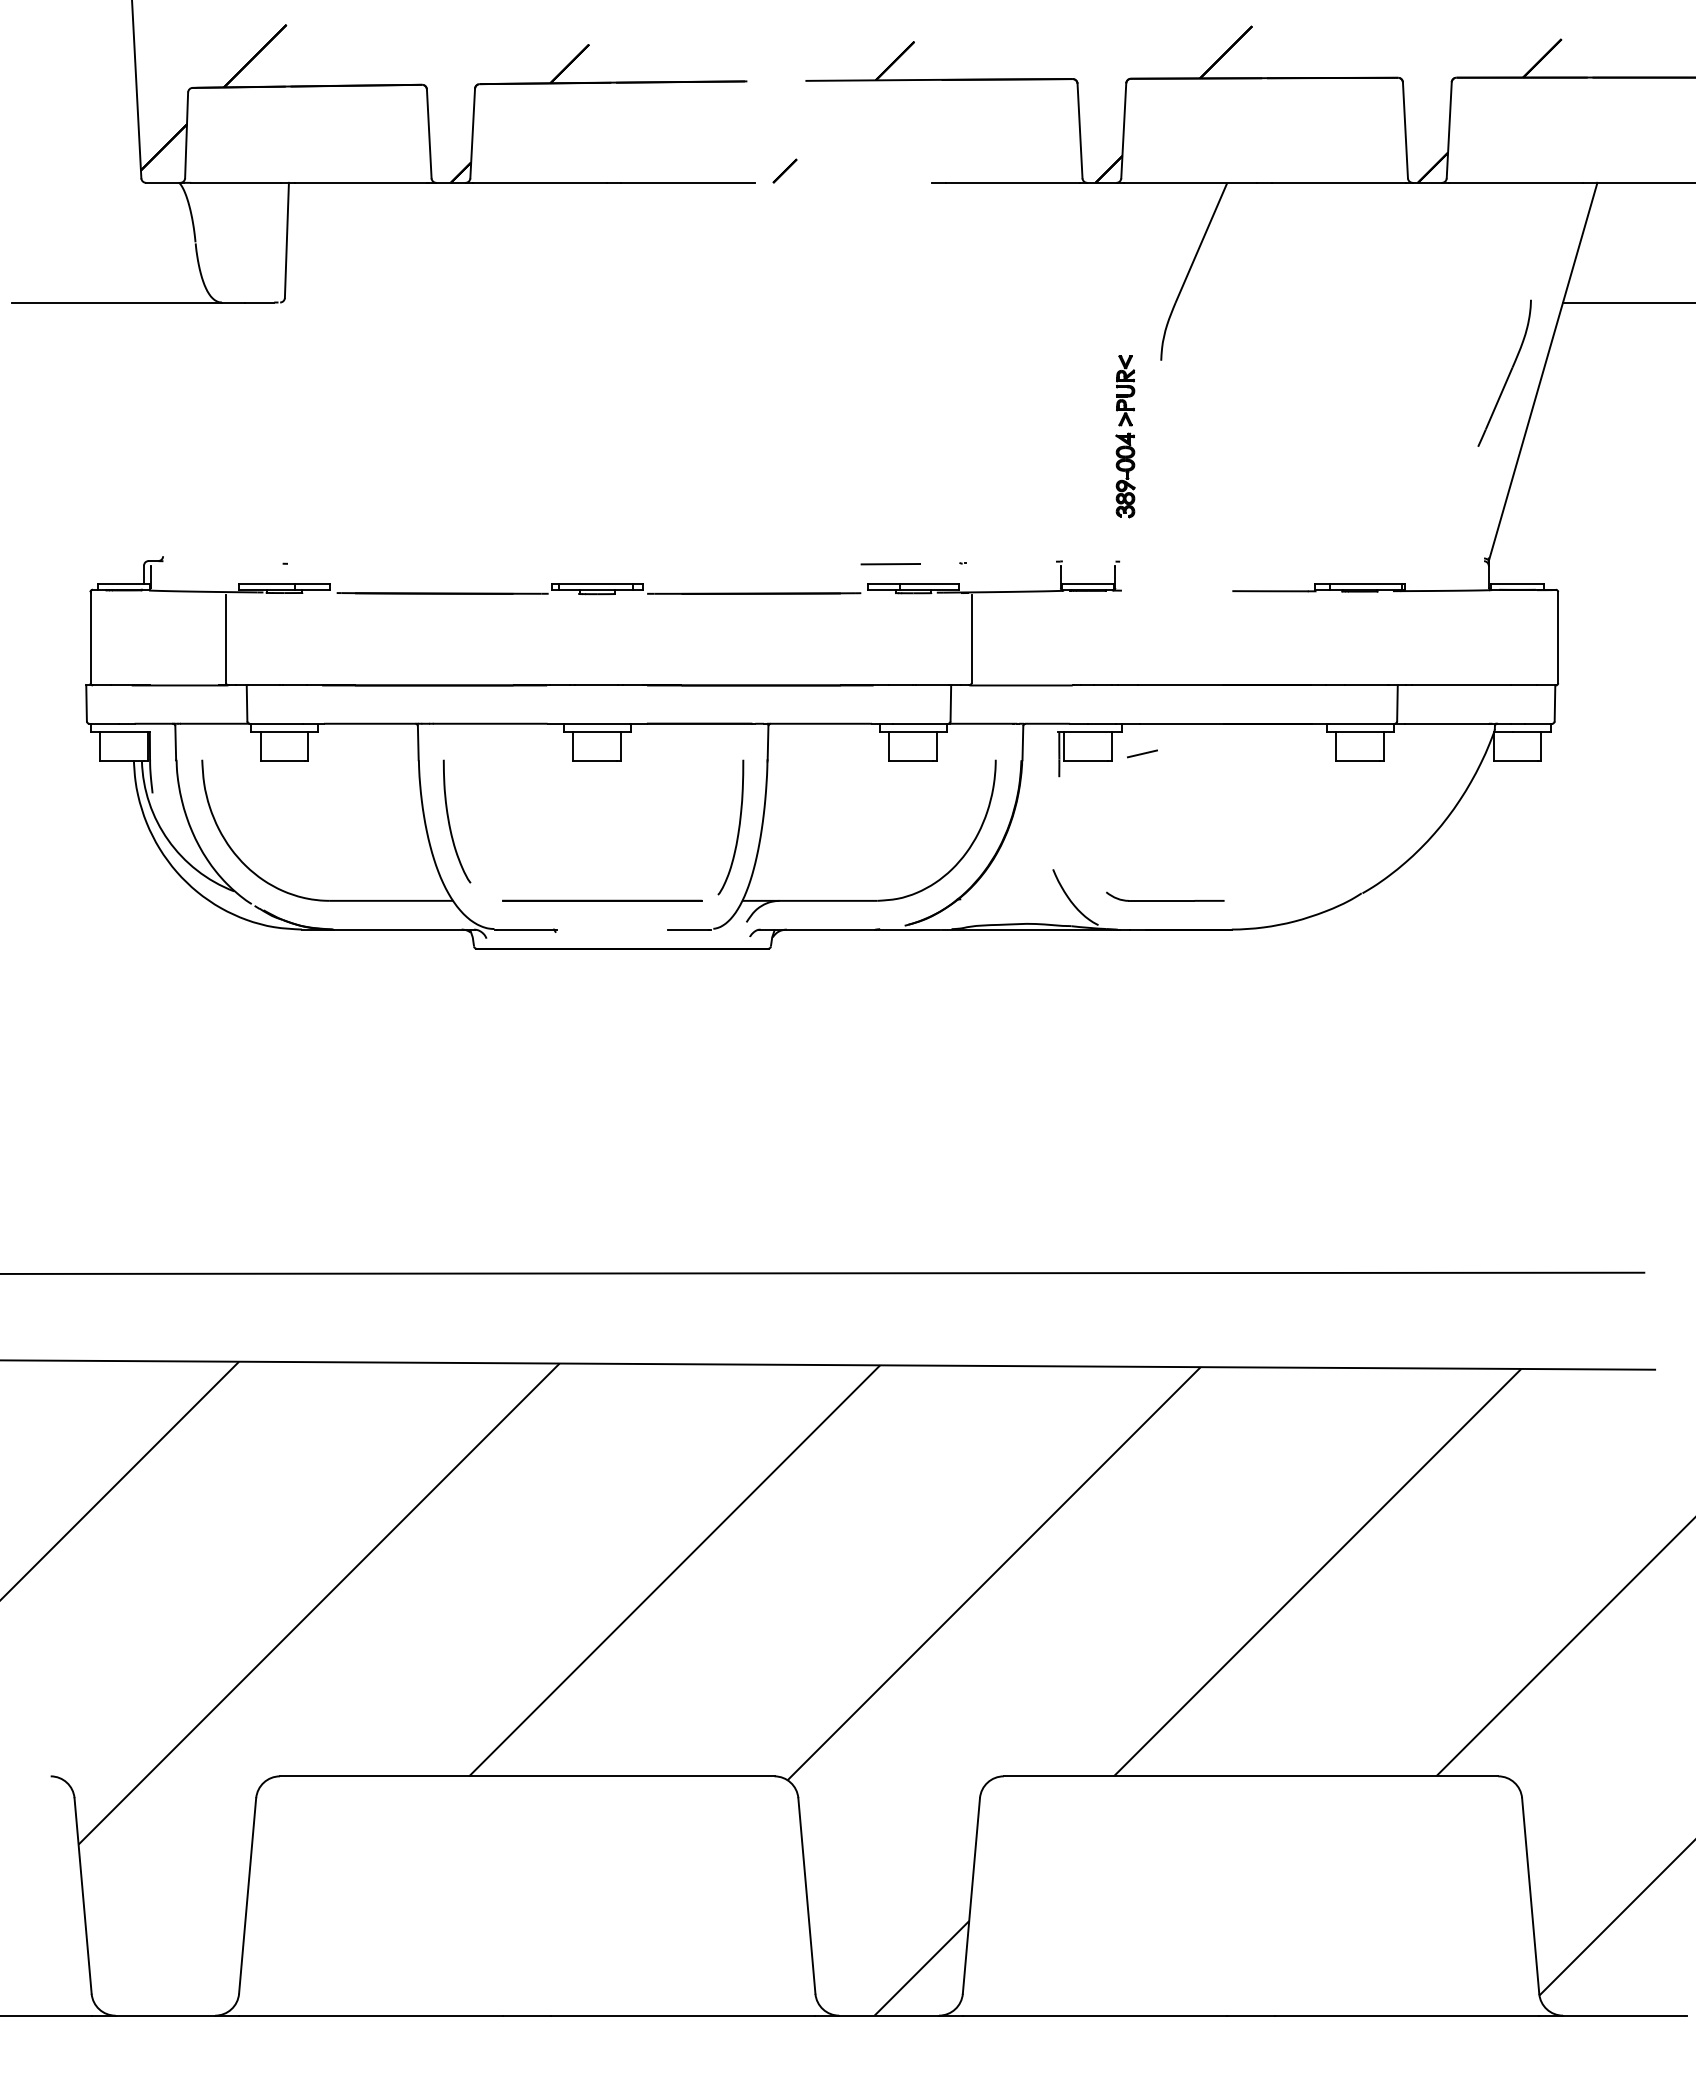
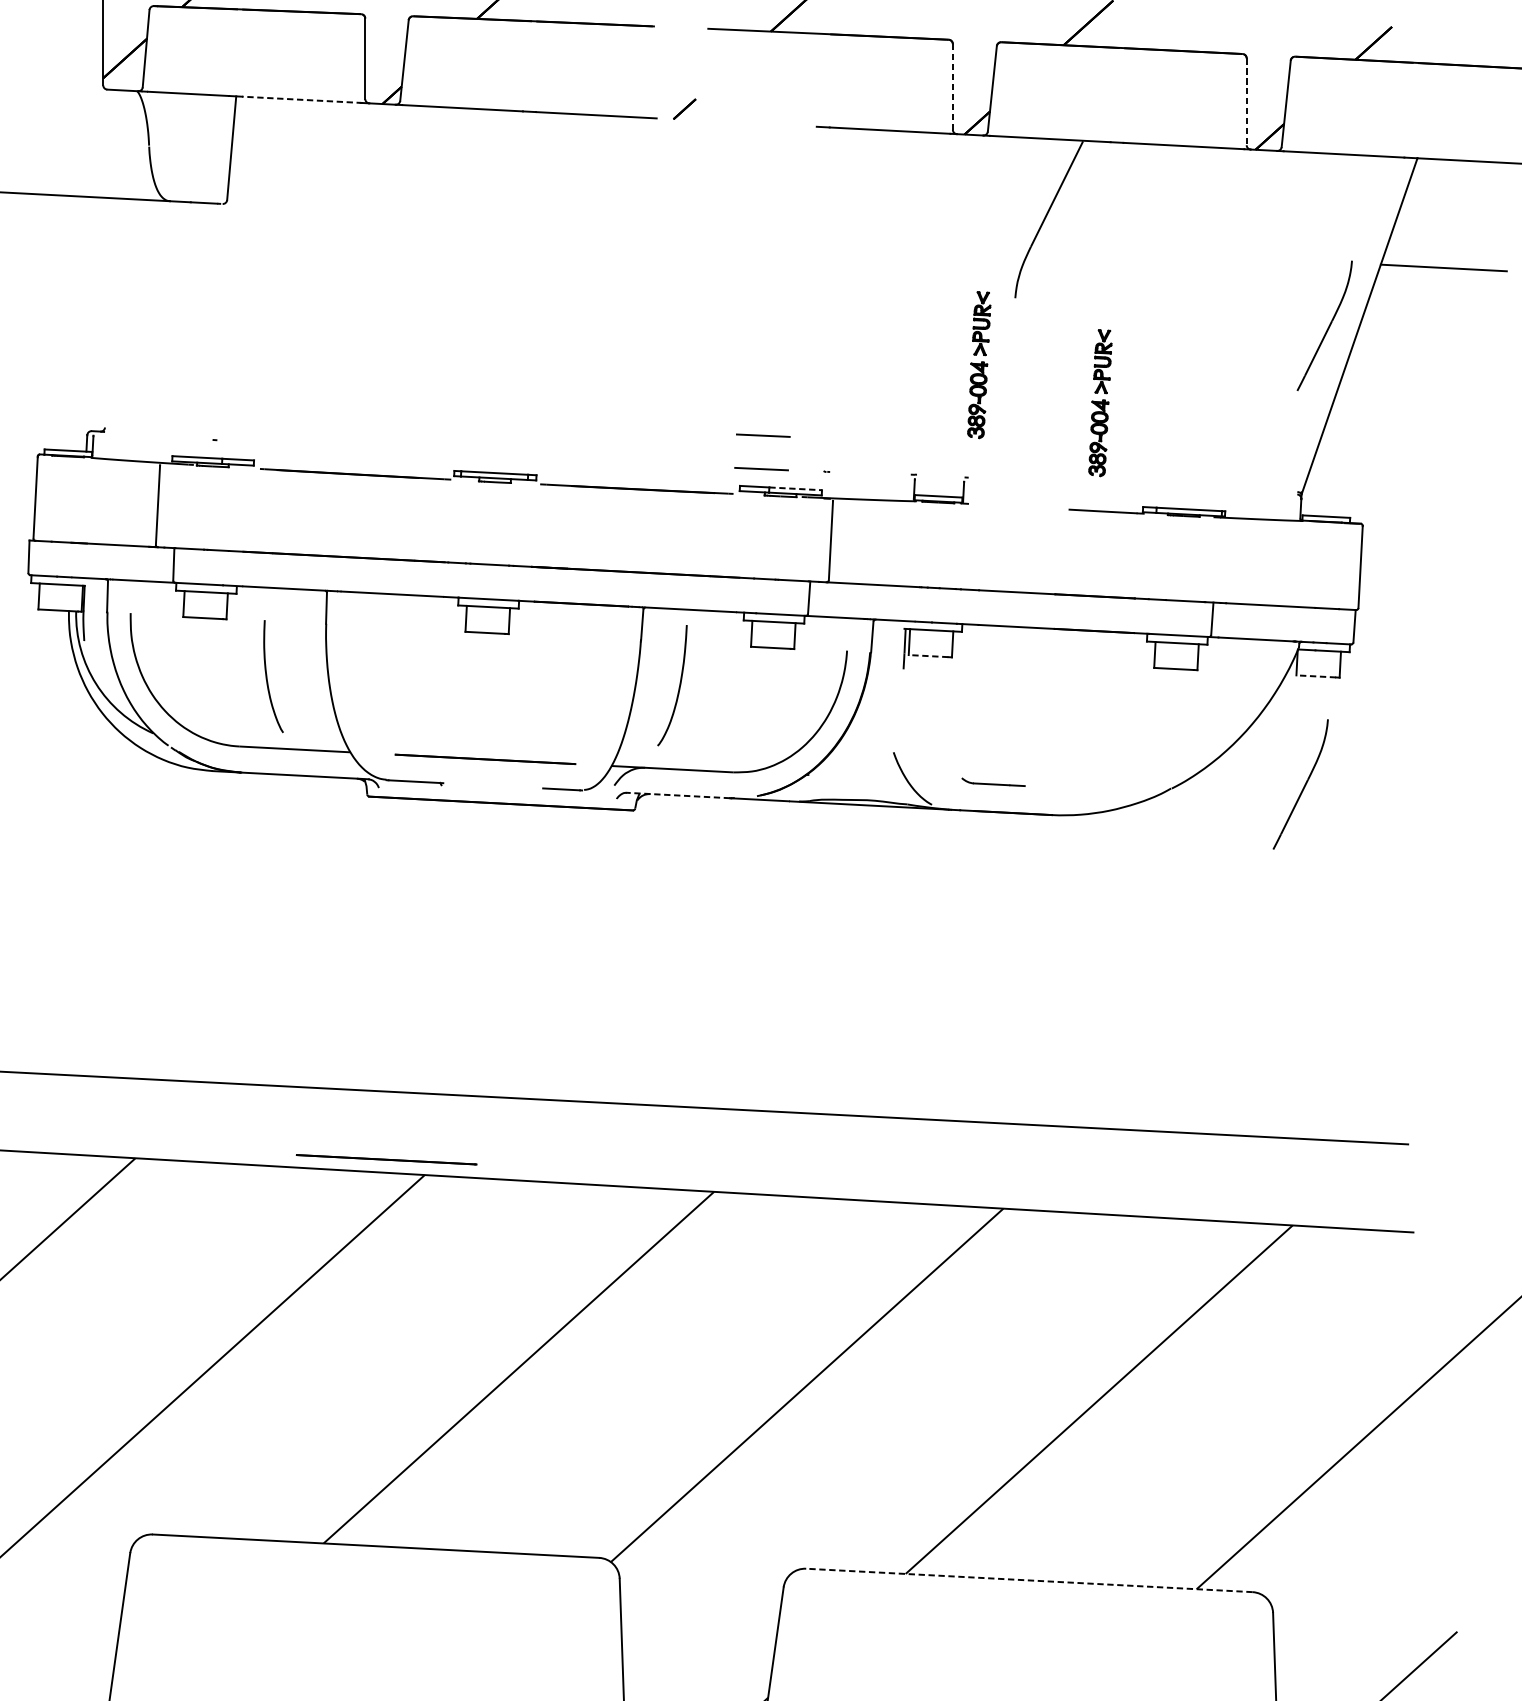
line: (1405, 130) -> (1246, 101), solid -> dashed
line: (1080, 131) -> (953, 87), solid -> dashed
line: (362, 182) -> (302, 99), solid -> dashed
part: (1261, 471) -> (1100, 402), added
line: (890, 527) -> (763, 435), added
line: (930, 584) -> (796, 489), solid -> dashed
line: (1142, 753) -> (979, 651), removed
line: (1086, 761) -> (928, 656), solid -> dashed
line: (1515, 761) -> (1316, 676), solid -> dashed
curve: (450, 824) -> (267, 678), moved
curve: (738, 827) -> (679, 685), moved
part: (1504, 880) -> (1300, 783), added
part: (1165, 896) -> (993, 782), size x0.6
line: (817, 929) -> (678, 795), solid -> dashed
line: (516, 1348) -> (386, 1159), added
line: (1250, 1776) -> (1028, 1580), solid -> dashed

